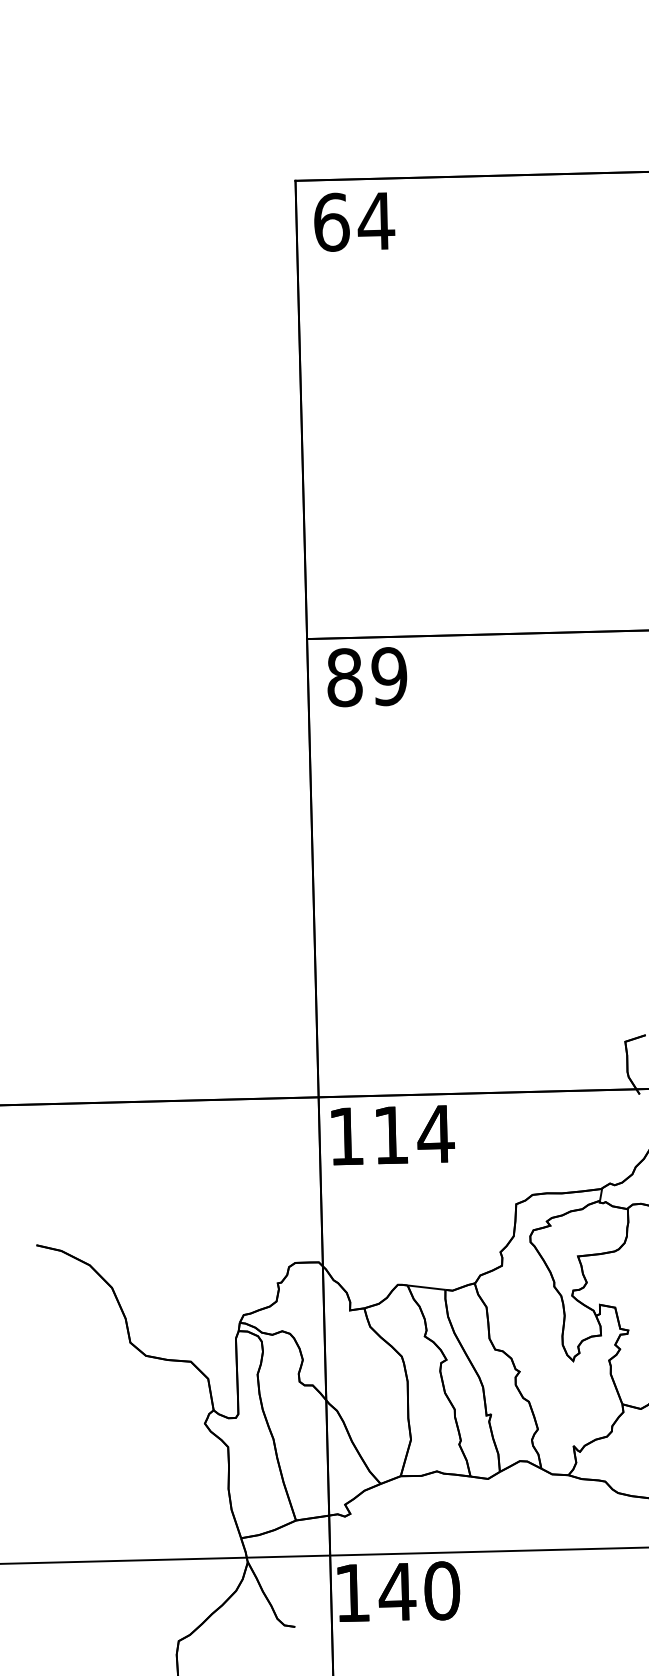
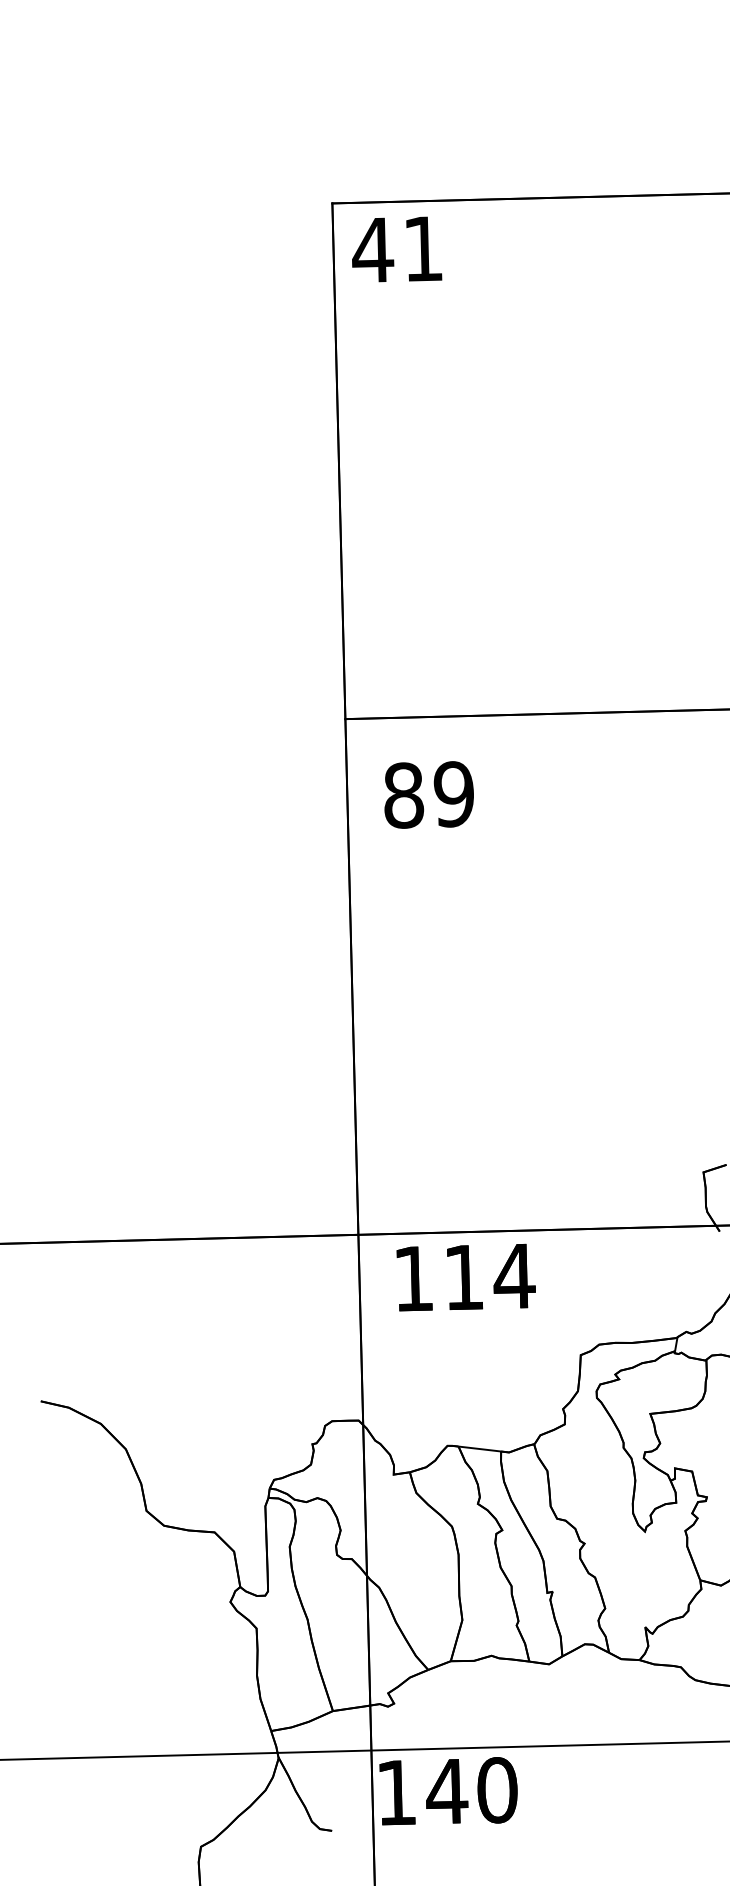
text: (354, 221) -> (398, 249), 64 -> 41
text: (366, 676) -> (428, 794), moved
text: (392, 1135) -> (465, 1277), moved

